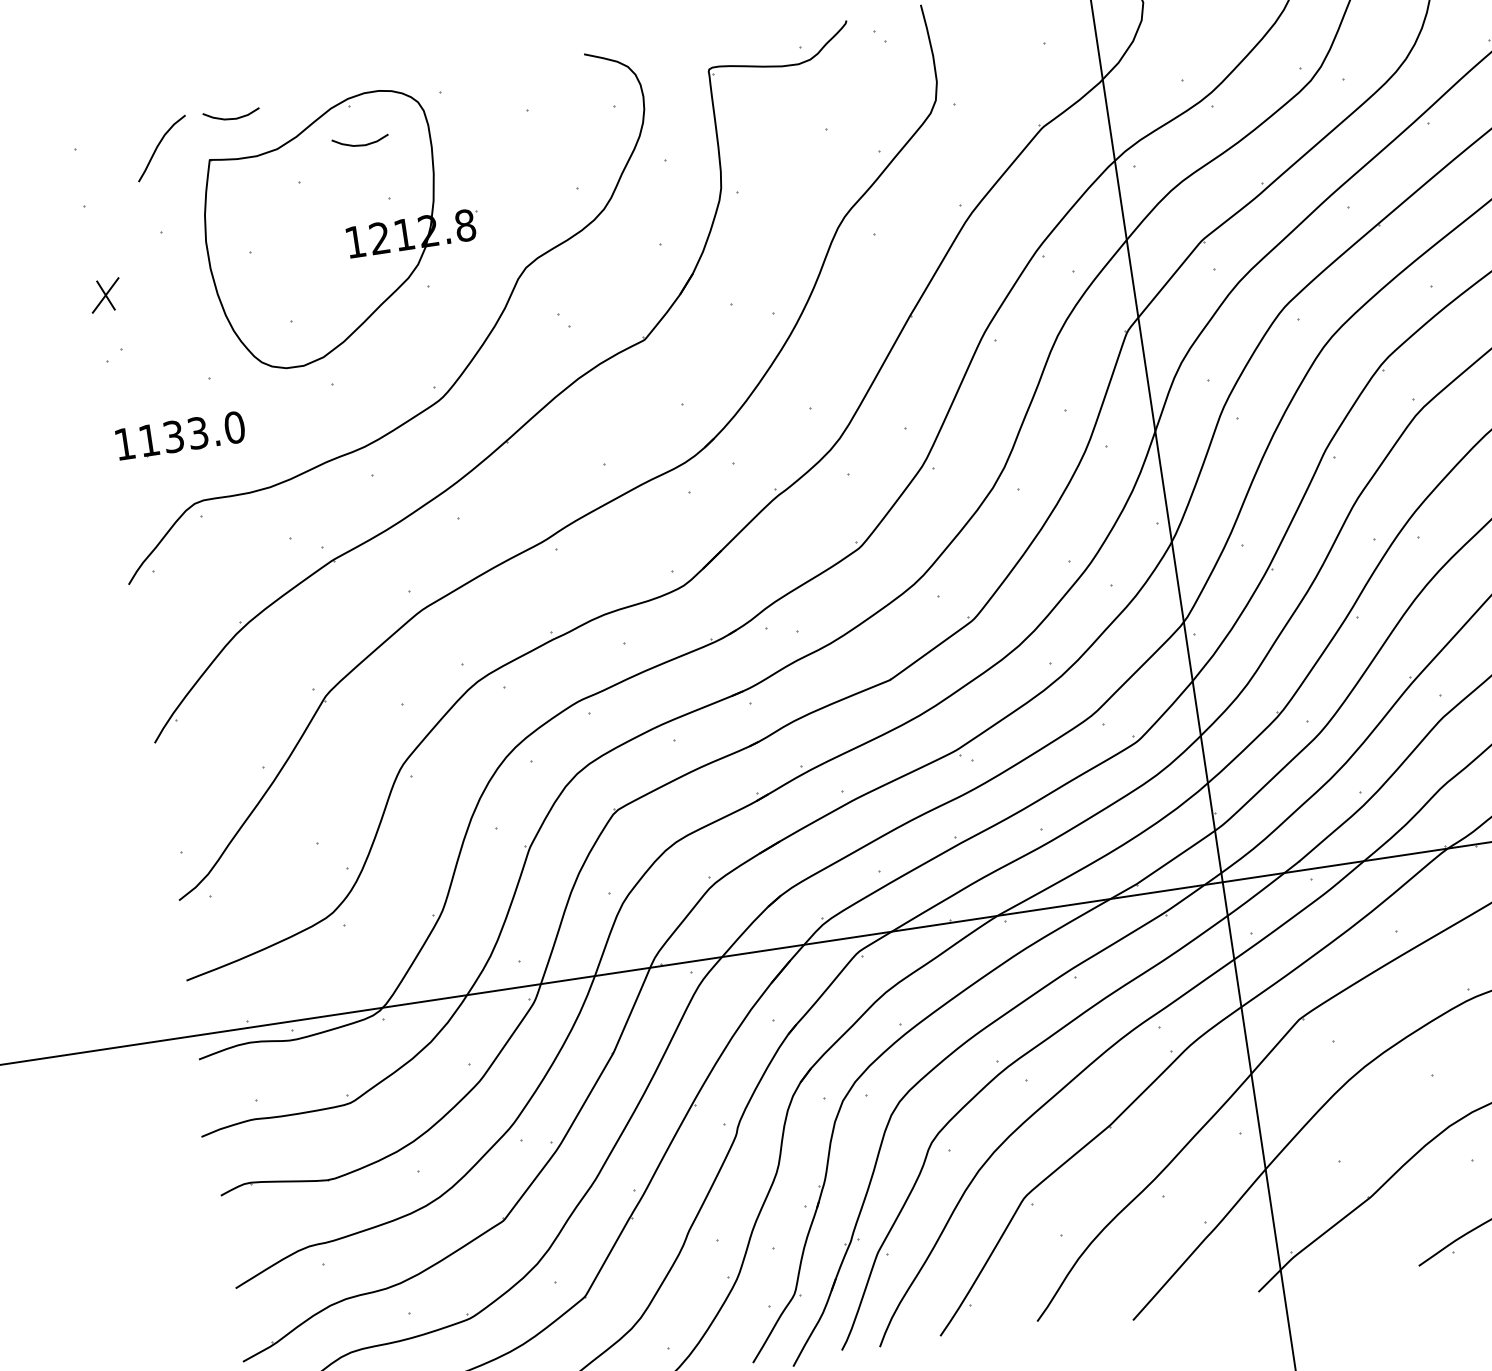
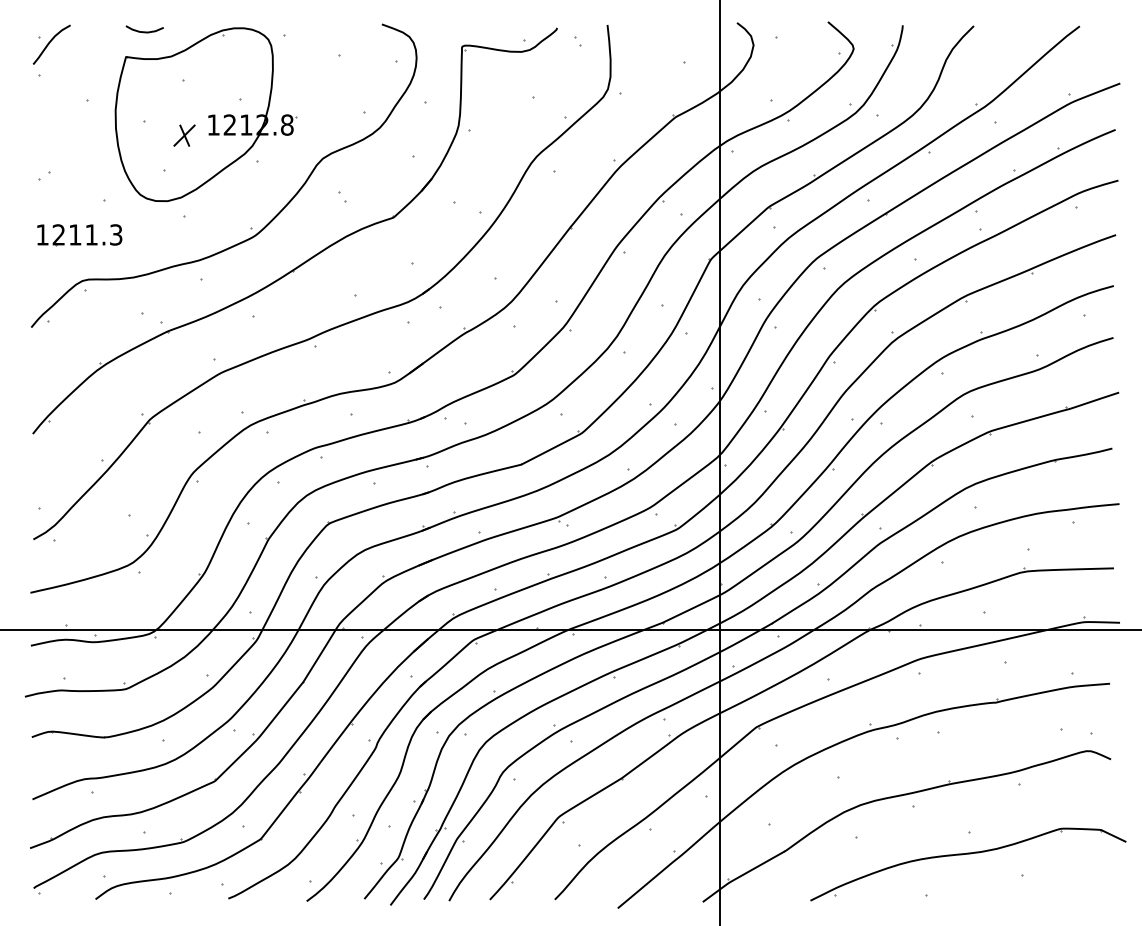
curve: (360, 144) -> (226, 61), removed
curve: (158, 148) -> (49, 44), moved
part: (105, 295) -> (184, 135), moved
text: (191, 433) -> (87, 234), 1133.0 -> 1211.3

